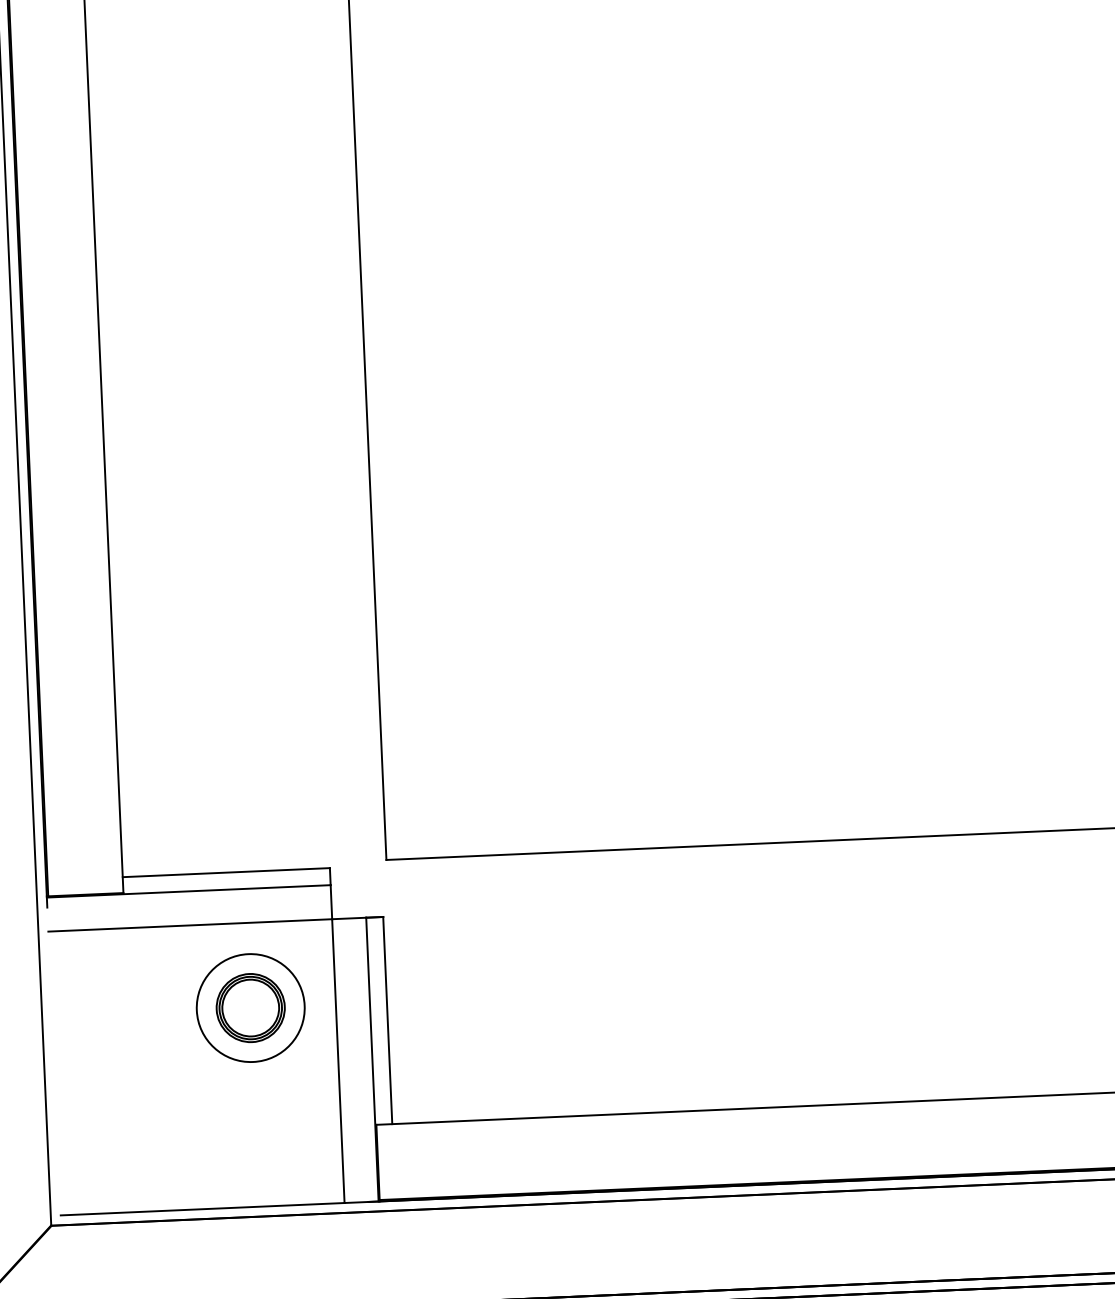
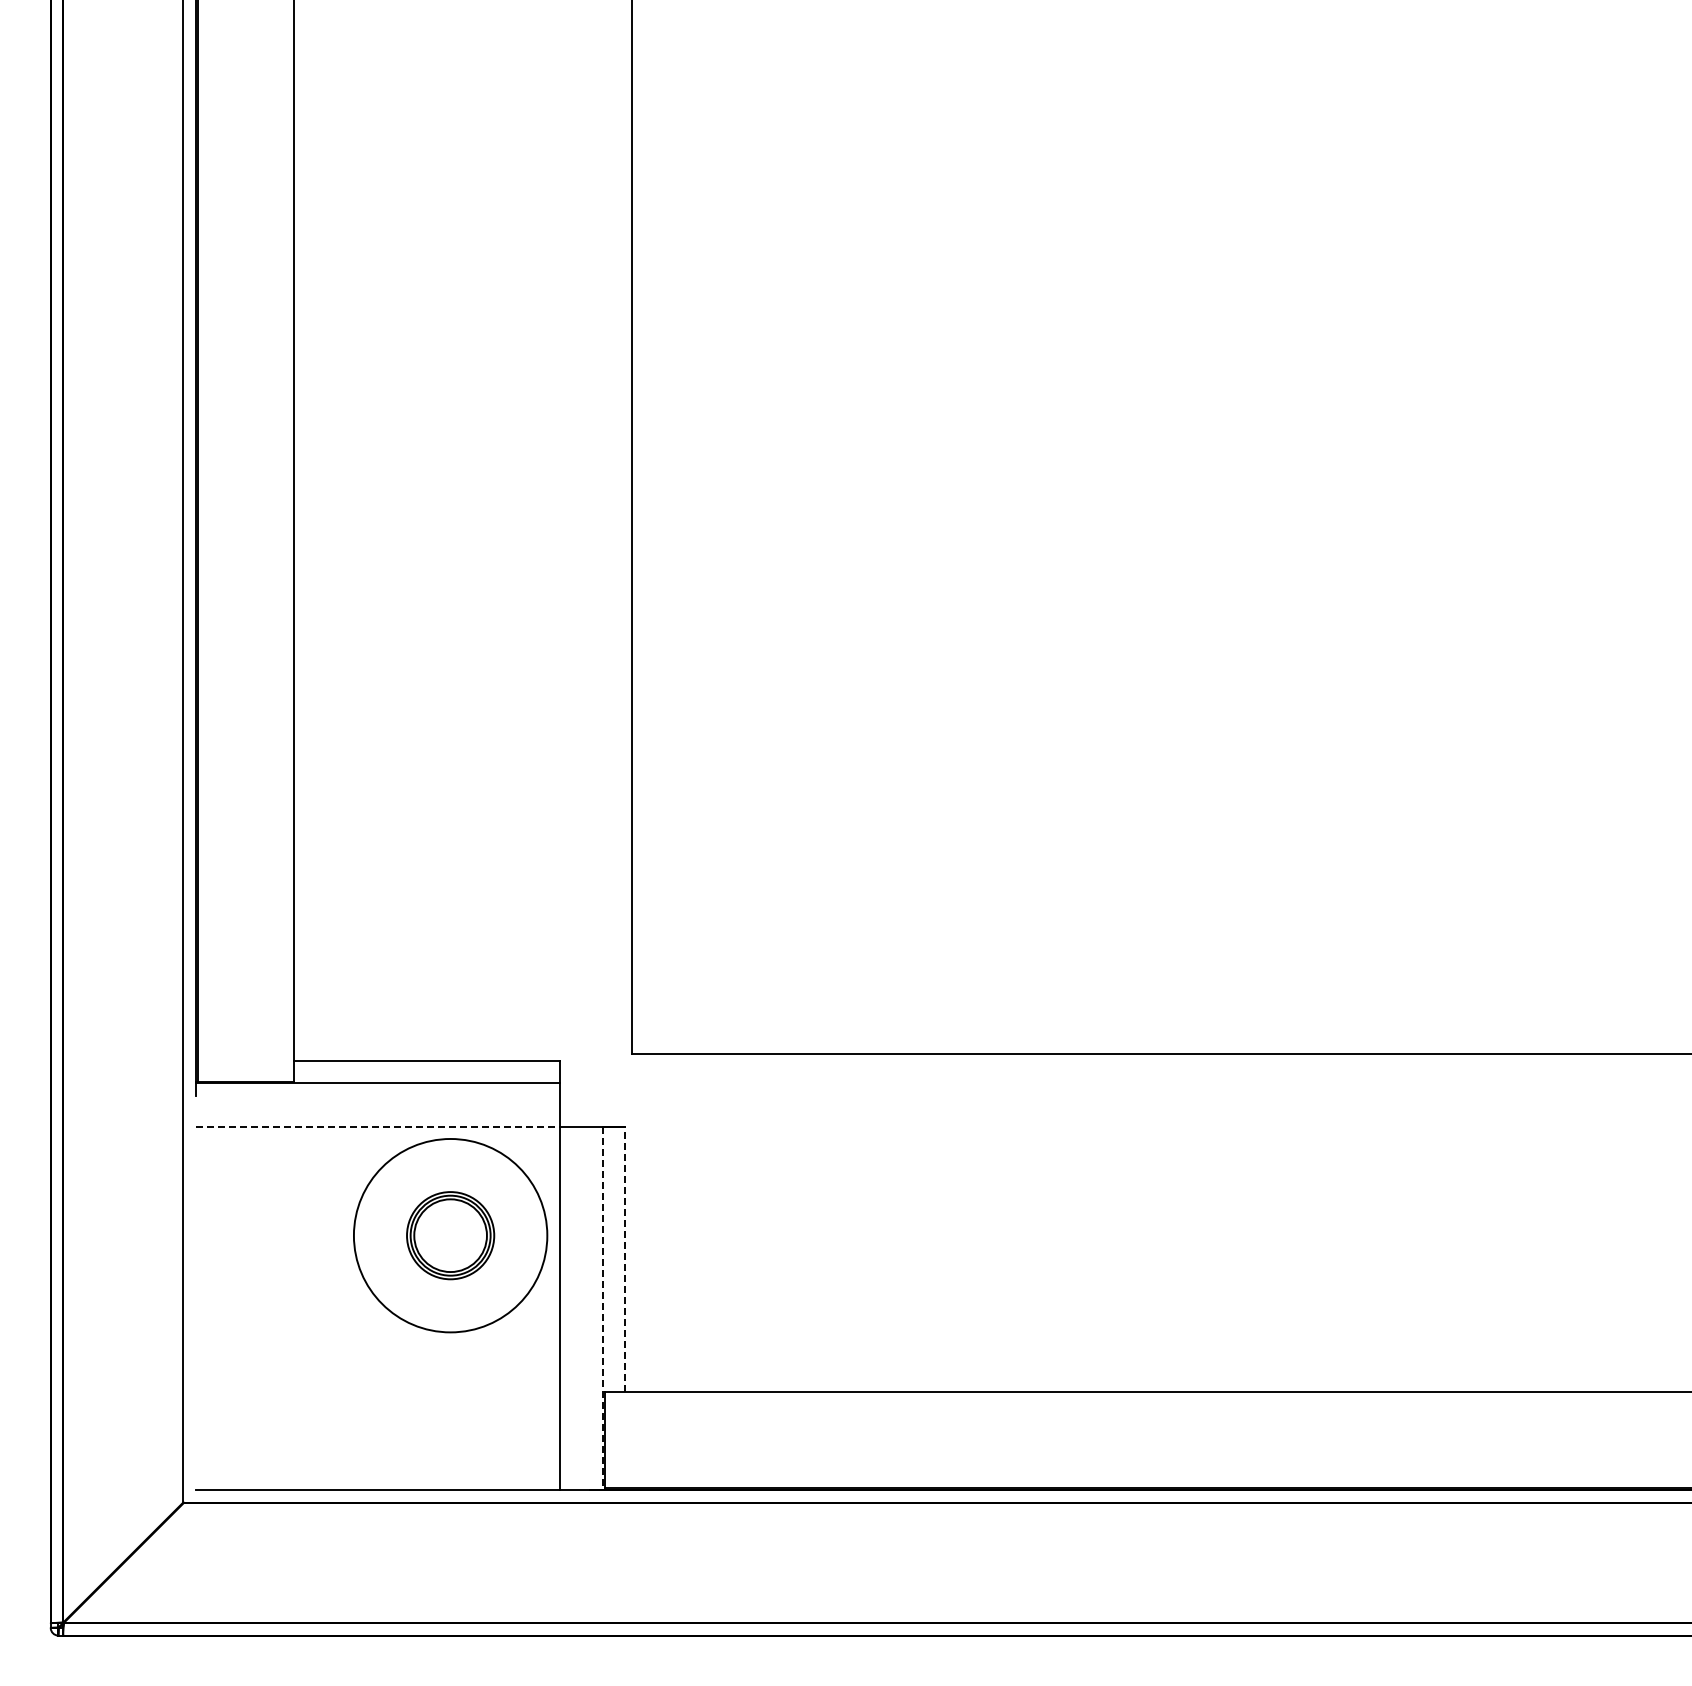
line: (189, 925) -> (377, 1126), solid -> dashed
circle: (250, 1007) -> (450, 1235), size x1.4
line: (388, 1020) -> (625, 1259), solid -> dashed
line: (372, 1059) -> (603, 1308), solid -> dashed

